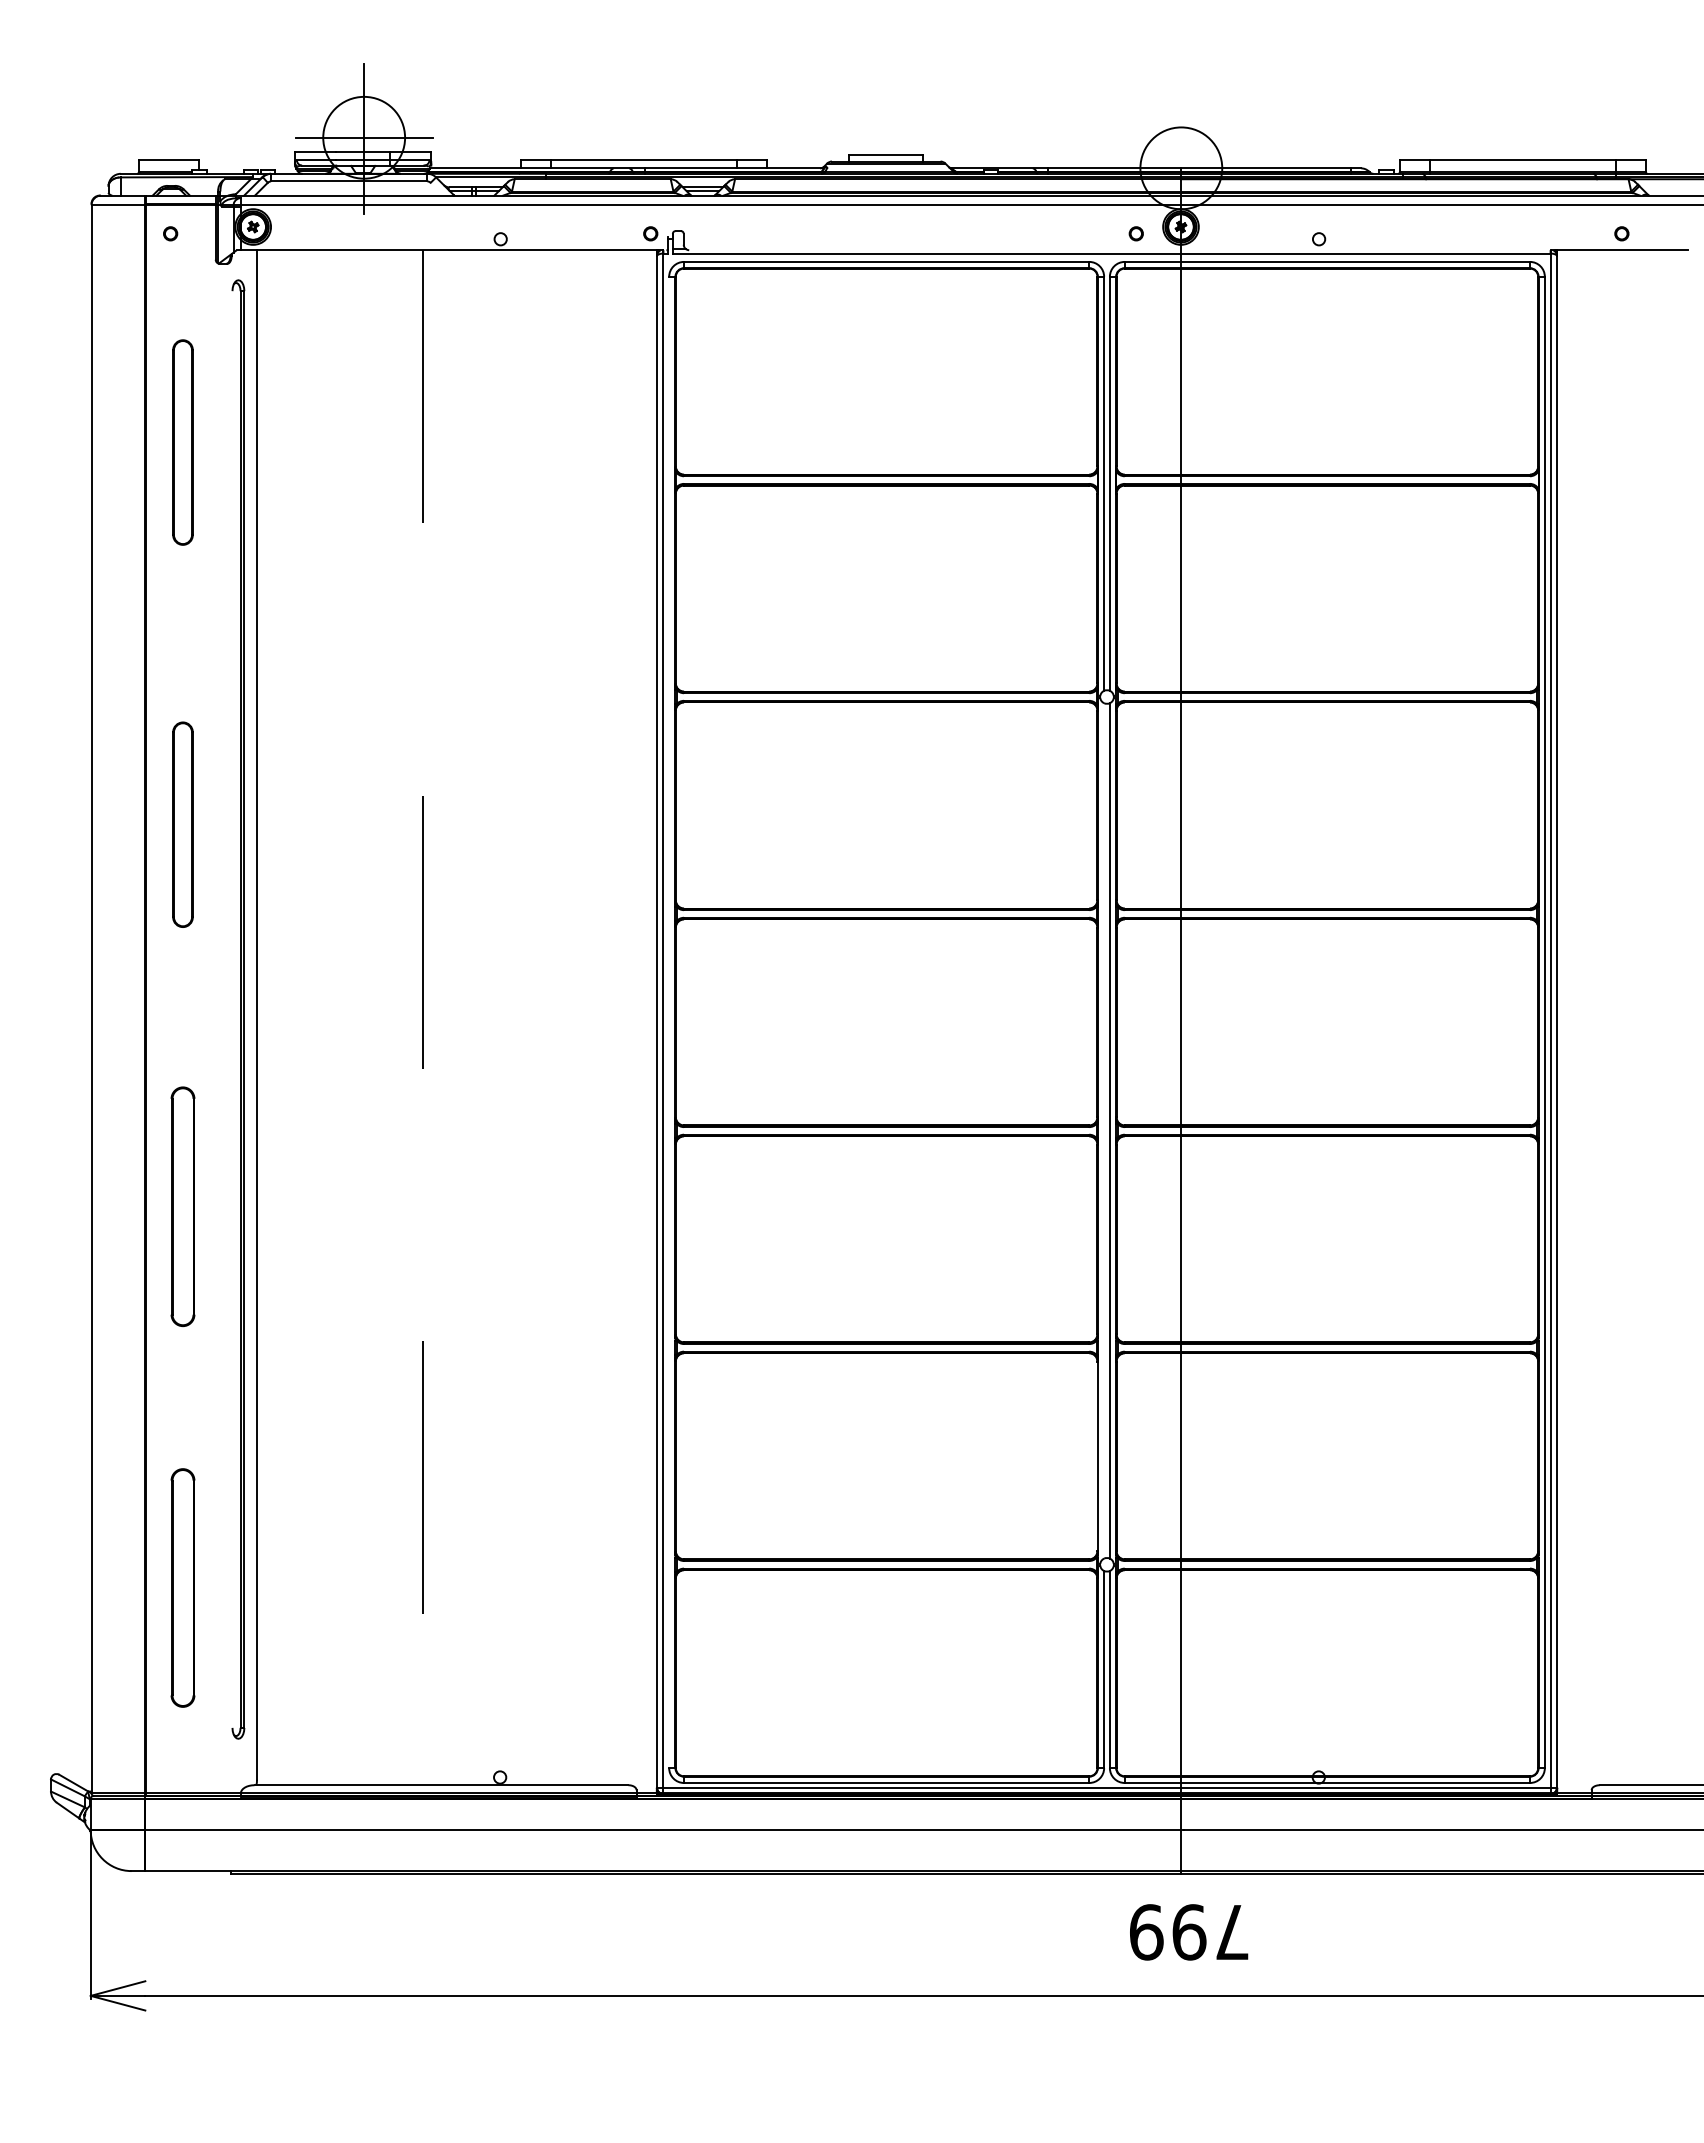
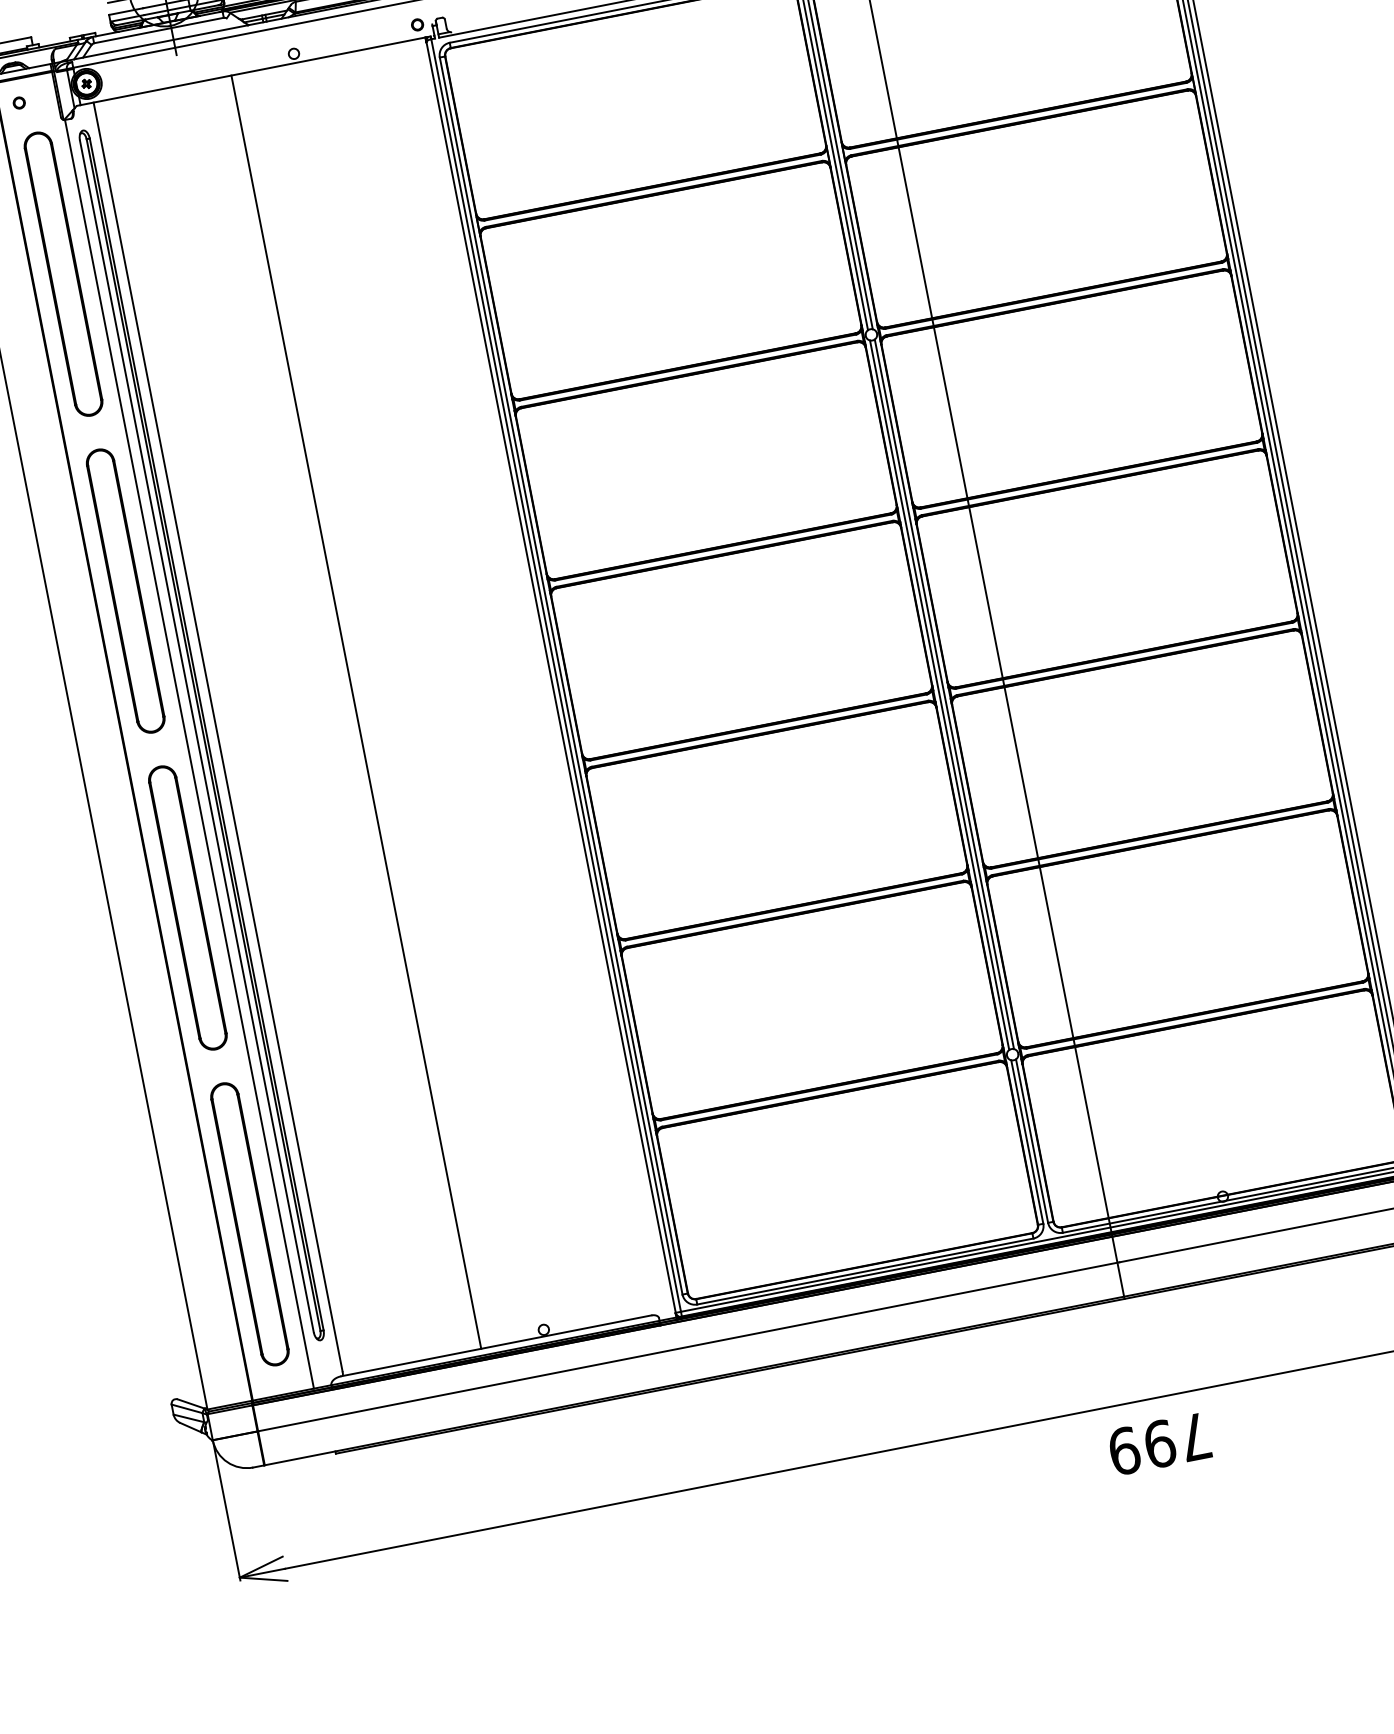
part: (182, 442) -> (63, 274), size x1.67
part: (182, 824) -> (125, 591), size x1.67
line: (232, 1009) -> (196, 736), added
line: (423, 1017) -> (356, 711), dashed -> solid
line: (669, 1022) -> (561, 676), added
line: (219, 1028) -> (189, 754), added
line: (1104, 1130) -> (939, 694), added
part: (182, 1206) -> (187, 907), size x1.43
line: (1097, 1456) -> (987, 966), added
part: (182, 1587) -> (249, 1223), size x1.43
text: (1189, 1932) -> (1160, 1444), moved

